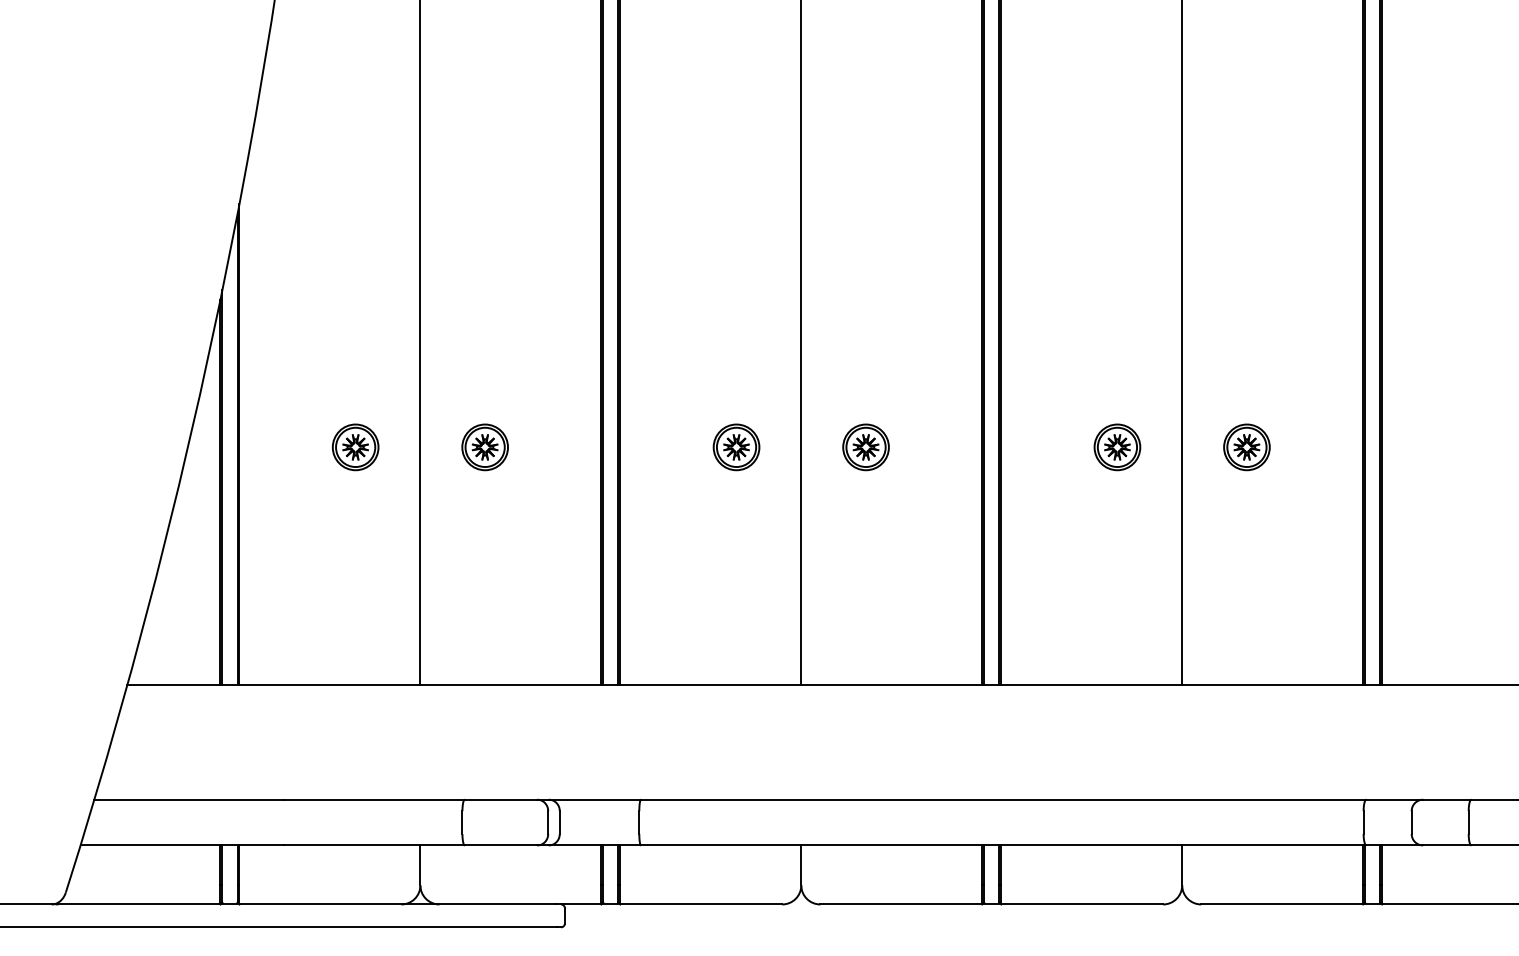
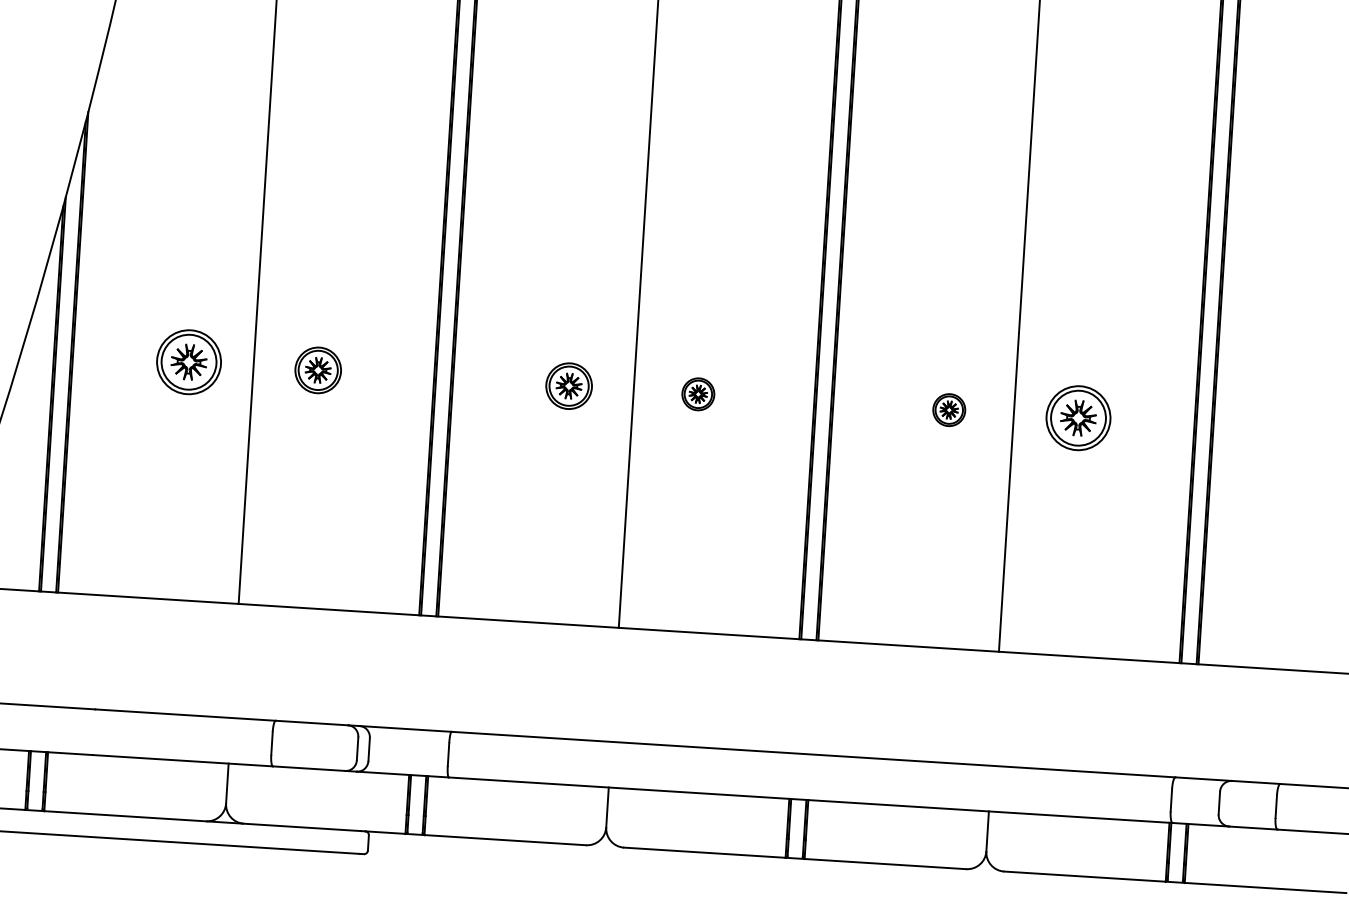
part: (355, 447) -> (188, 362), size x1.4
part: (865, 447) -> (697, 394), size x0.7
part: (1117, 447) -> (949, 410), size x0.7
part: (1246, 447) -> (1078, 418), size x1.4

